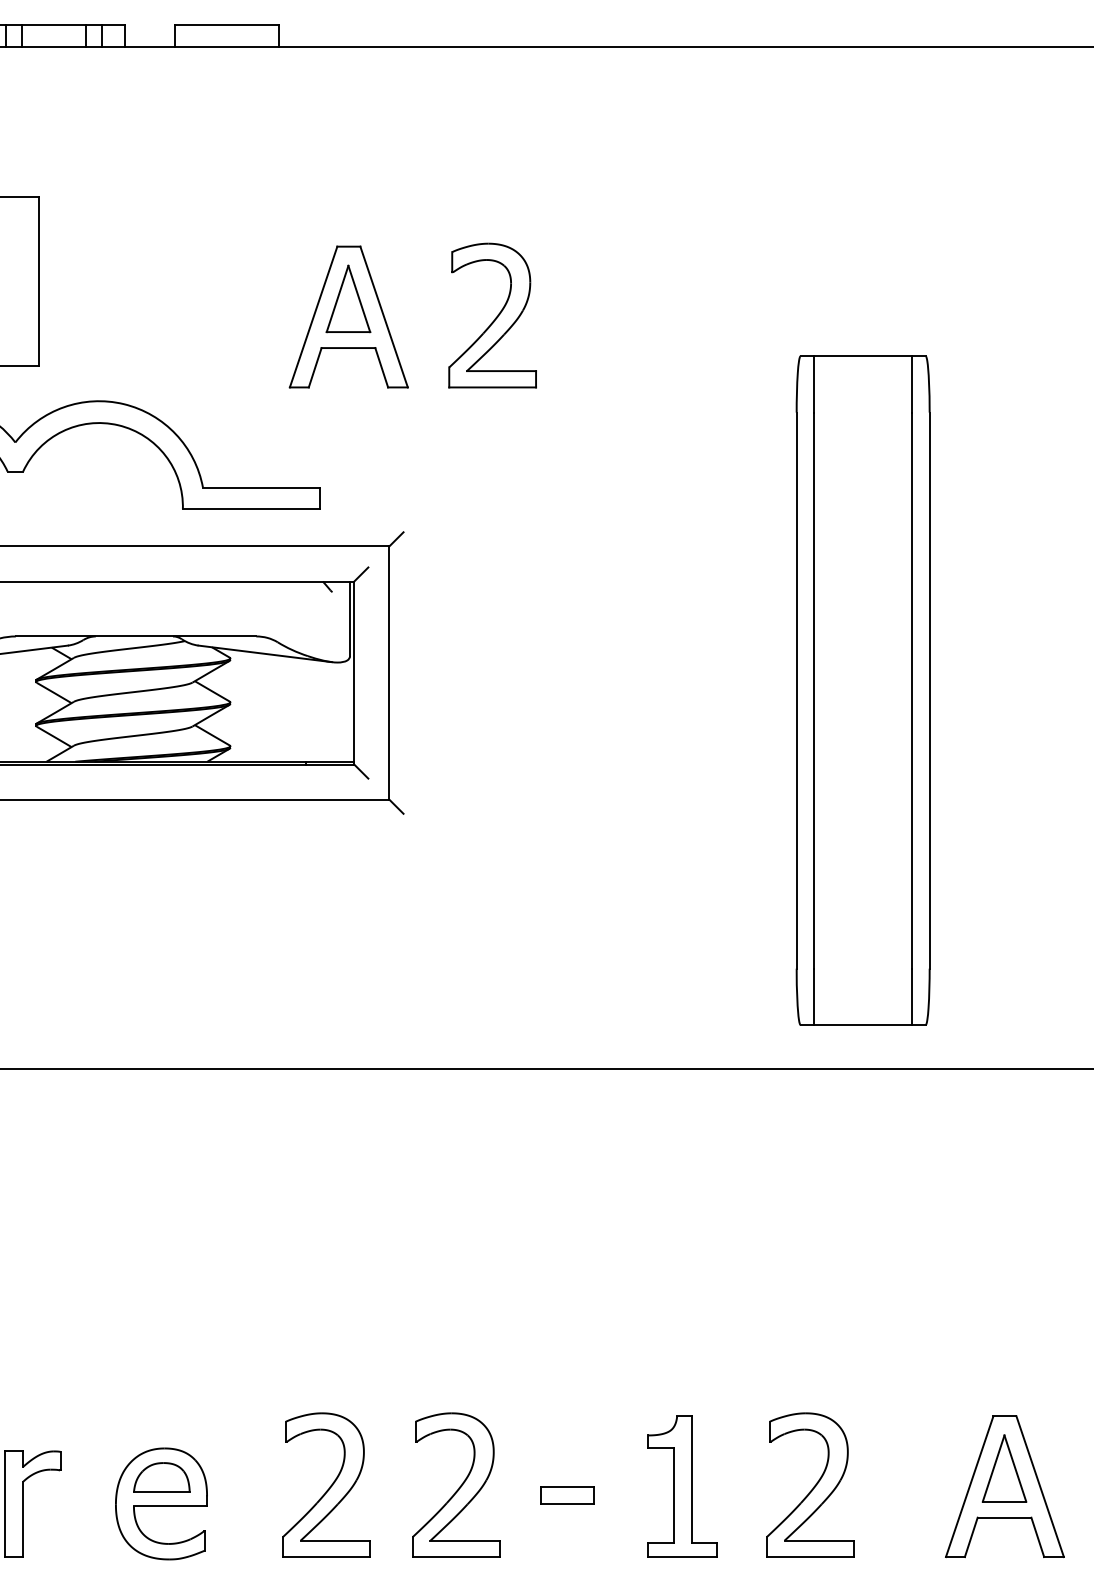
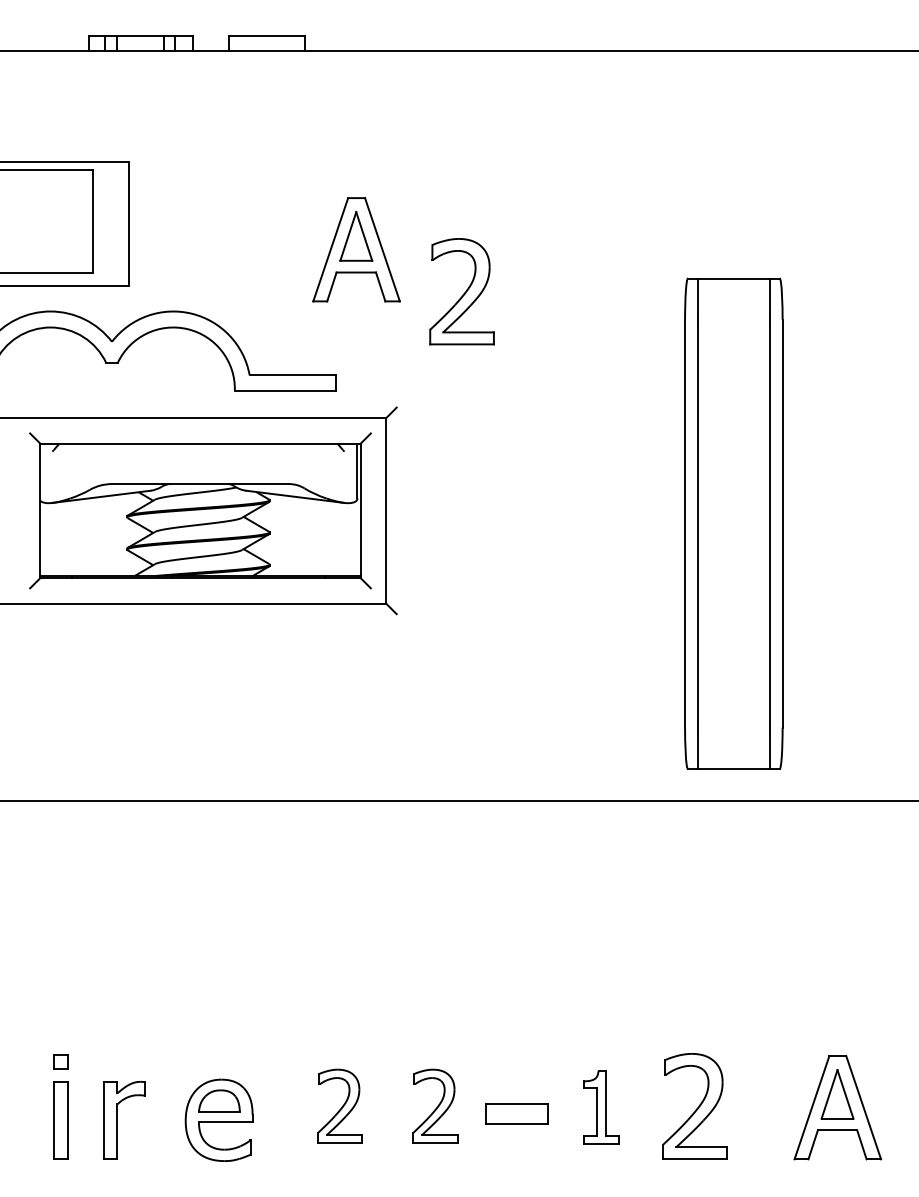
part: (491, 315) -> (461, 291), moved
part: (325, 1485) -> (339, 1106), size x0.7
part: (455, 1485) -> (434, 1106), size x0.7
part: (681, 1486) -> (600, 1107), size x0.7
part: (566, 1494) -> (516, 1113), size x1.6

